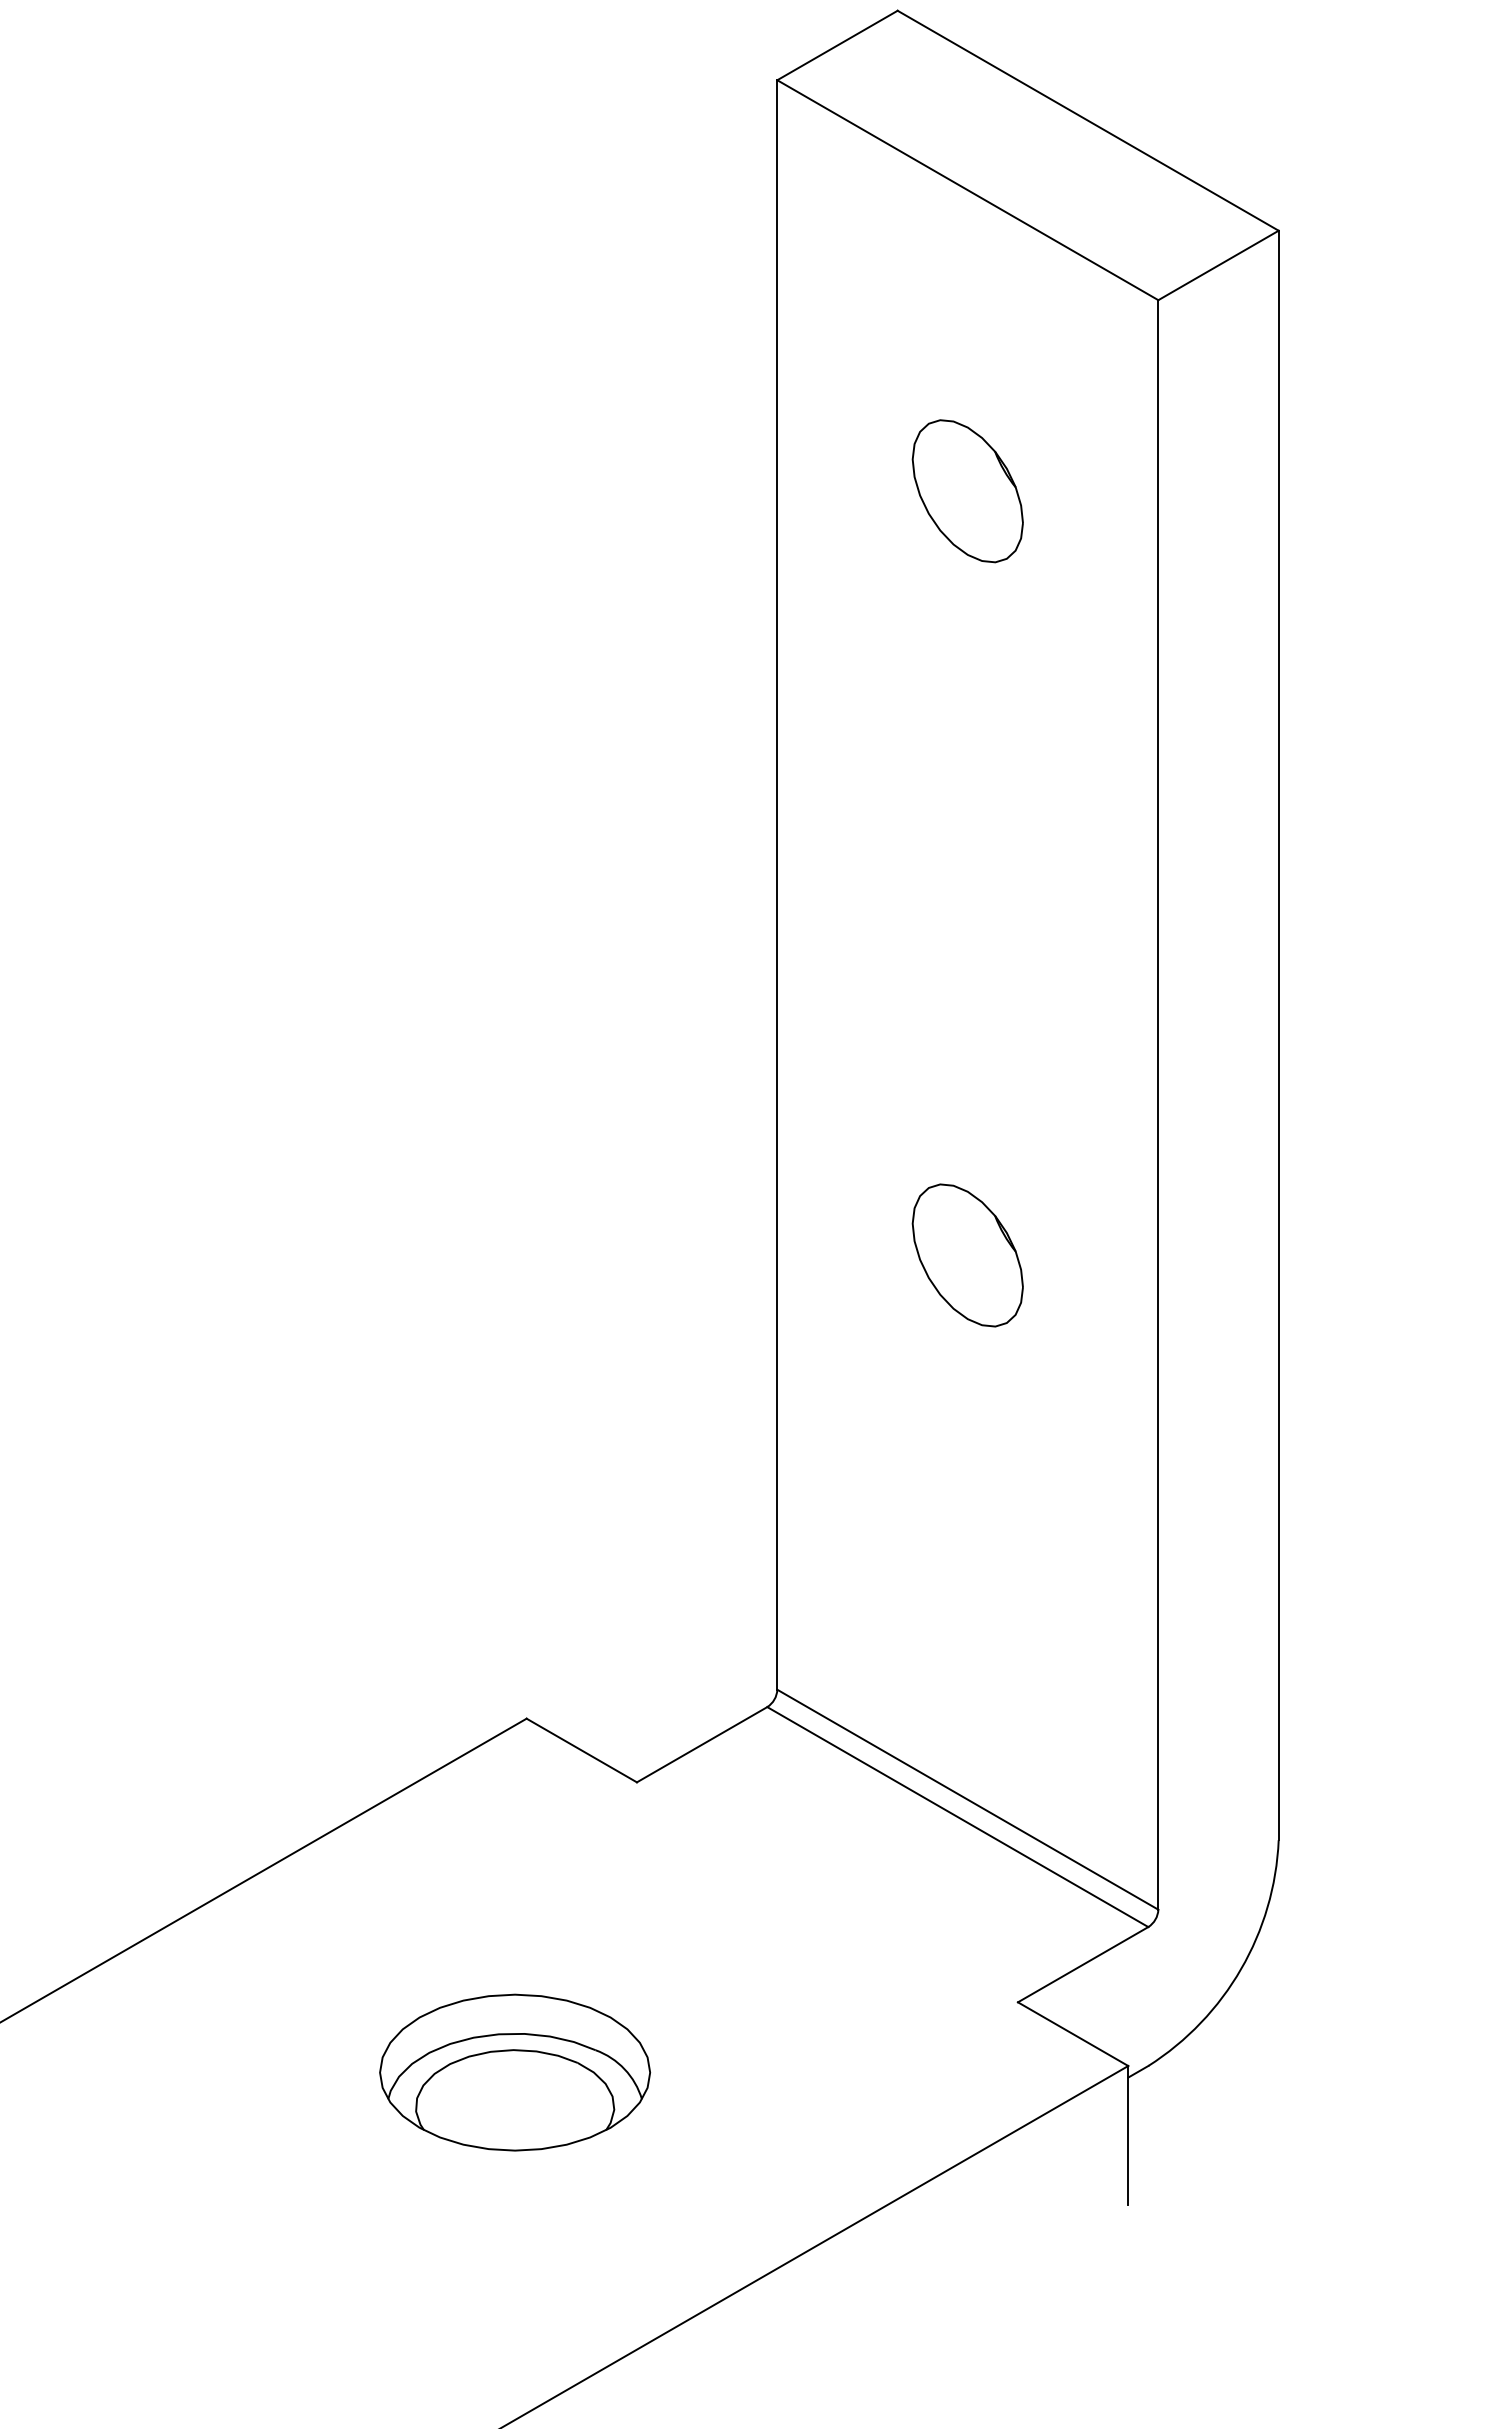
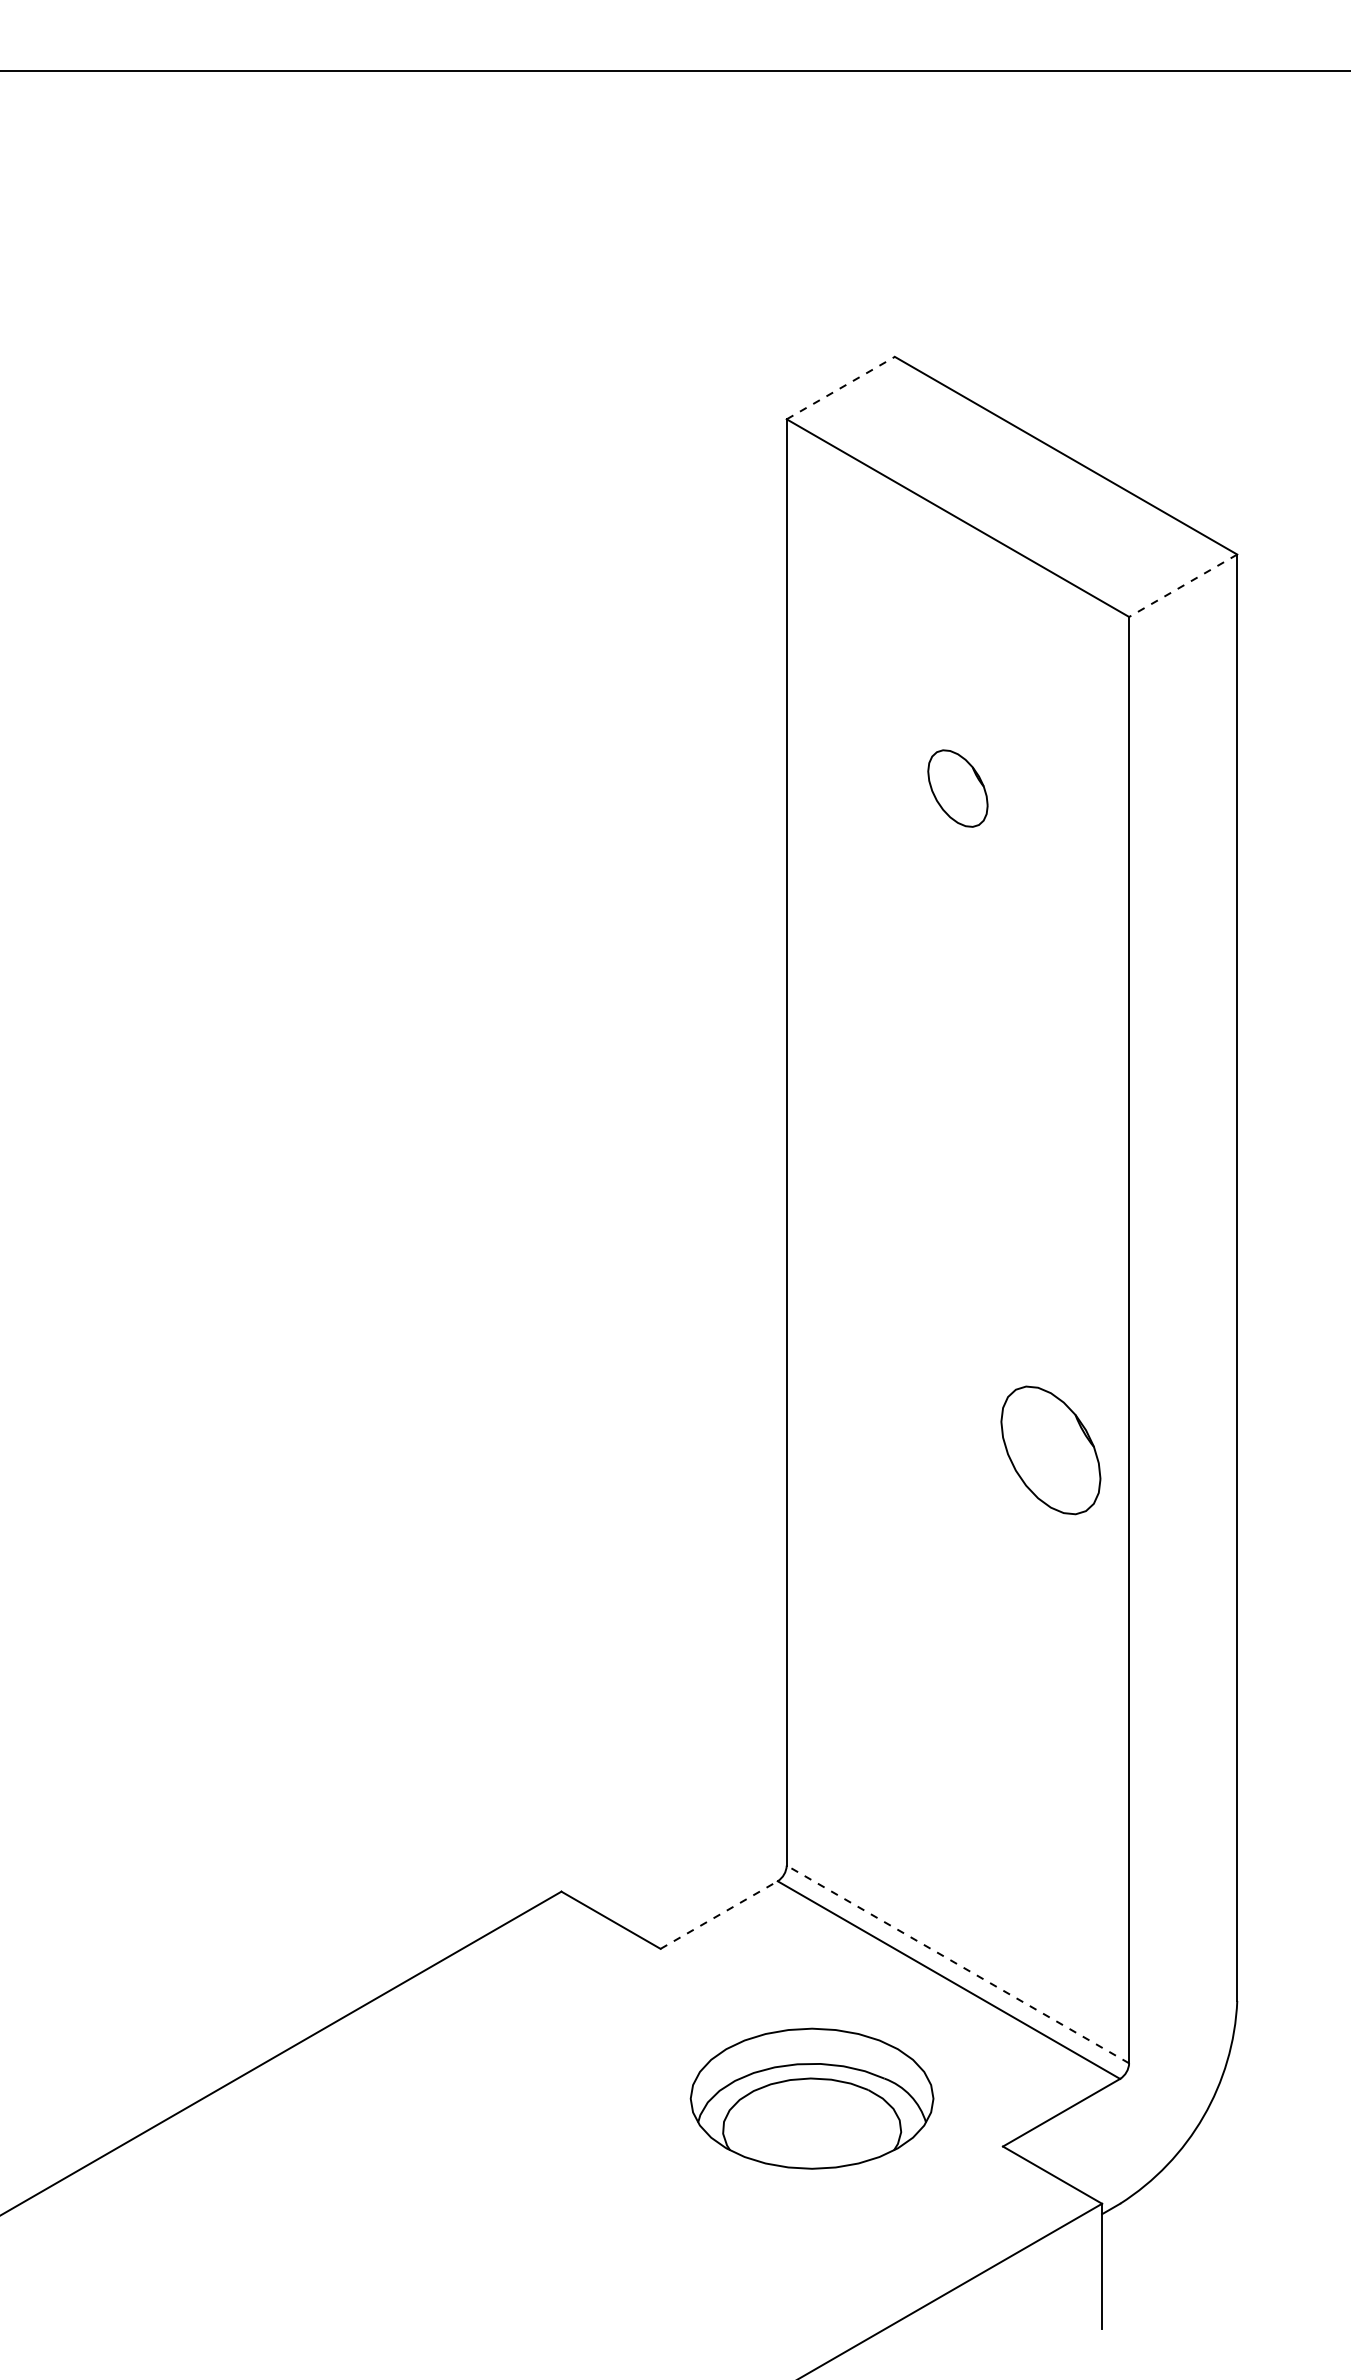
line: (838, 44) -> (841, 387), solid -> dashed
line: (1217, 266) -> (1182, 586), solid -> dashed
part: (967, 491) -> (957, 788), size x0.6
part: (967, 1255) -> (1050, 1450), moved
line: (702, 1745) -> (719, 1915), solid -> dashed
line: (967, 1799) -> (957, 1964), solid -> dashed
part: (514, 2072) -> (811, 2098), moved

